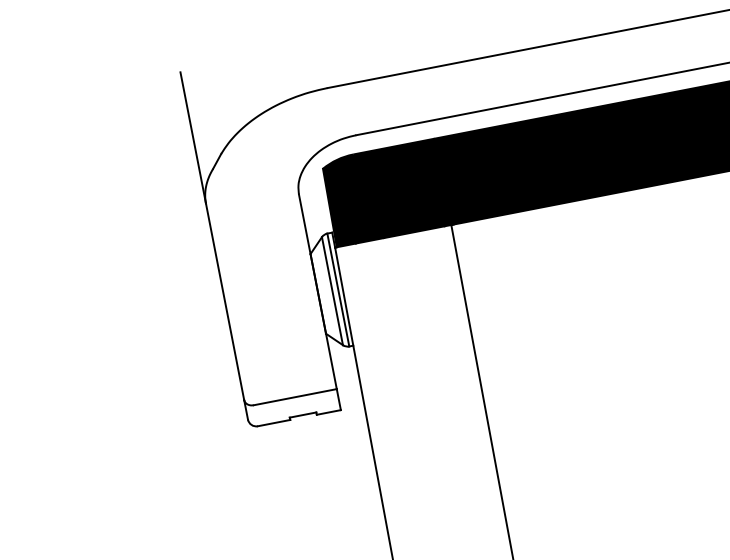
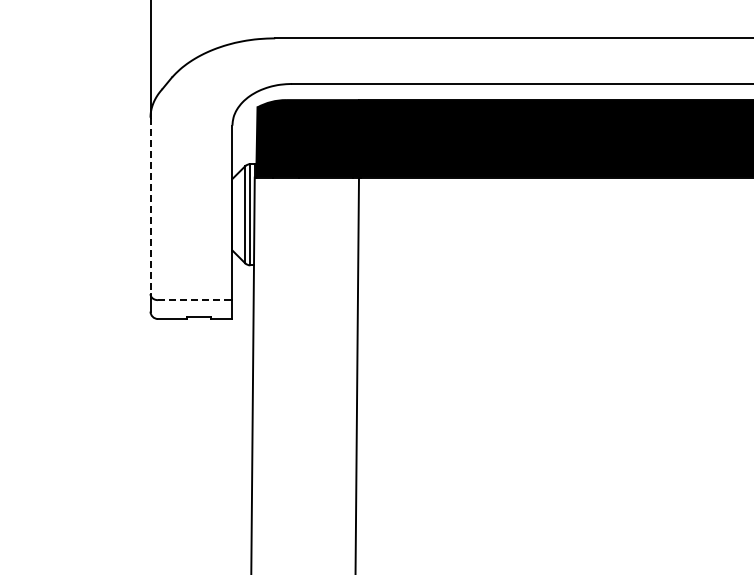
line: (225, 302) -> (150, 206), solid -> dashed
line: (295, 397) -> (195, 300), solid -> dashed

